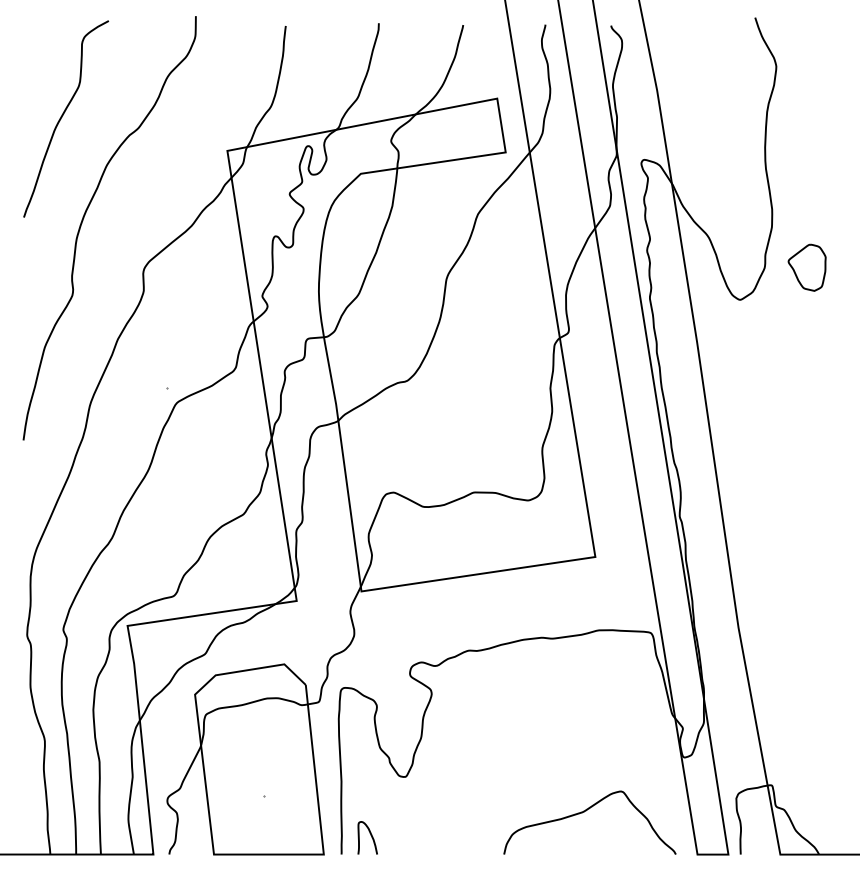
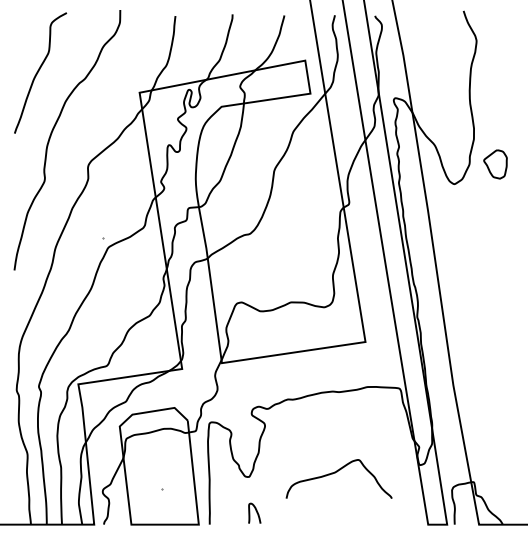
curve: (583, 813) -> (335, 473), moved
curve: (370, 836) -> (256, 512), moved

